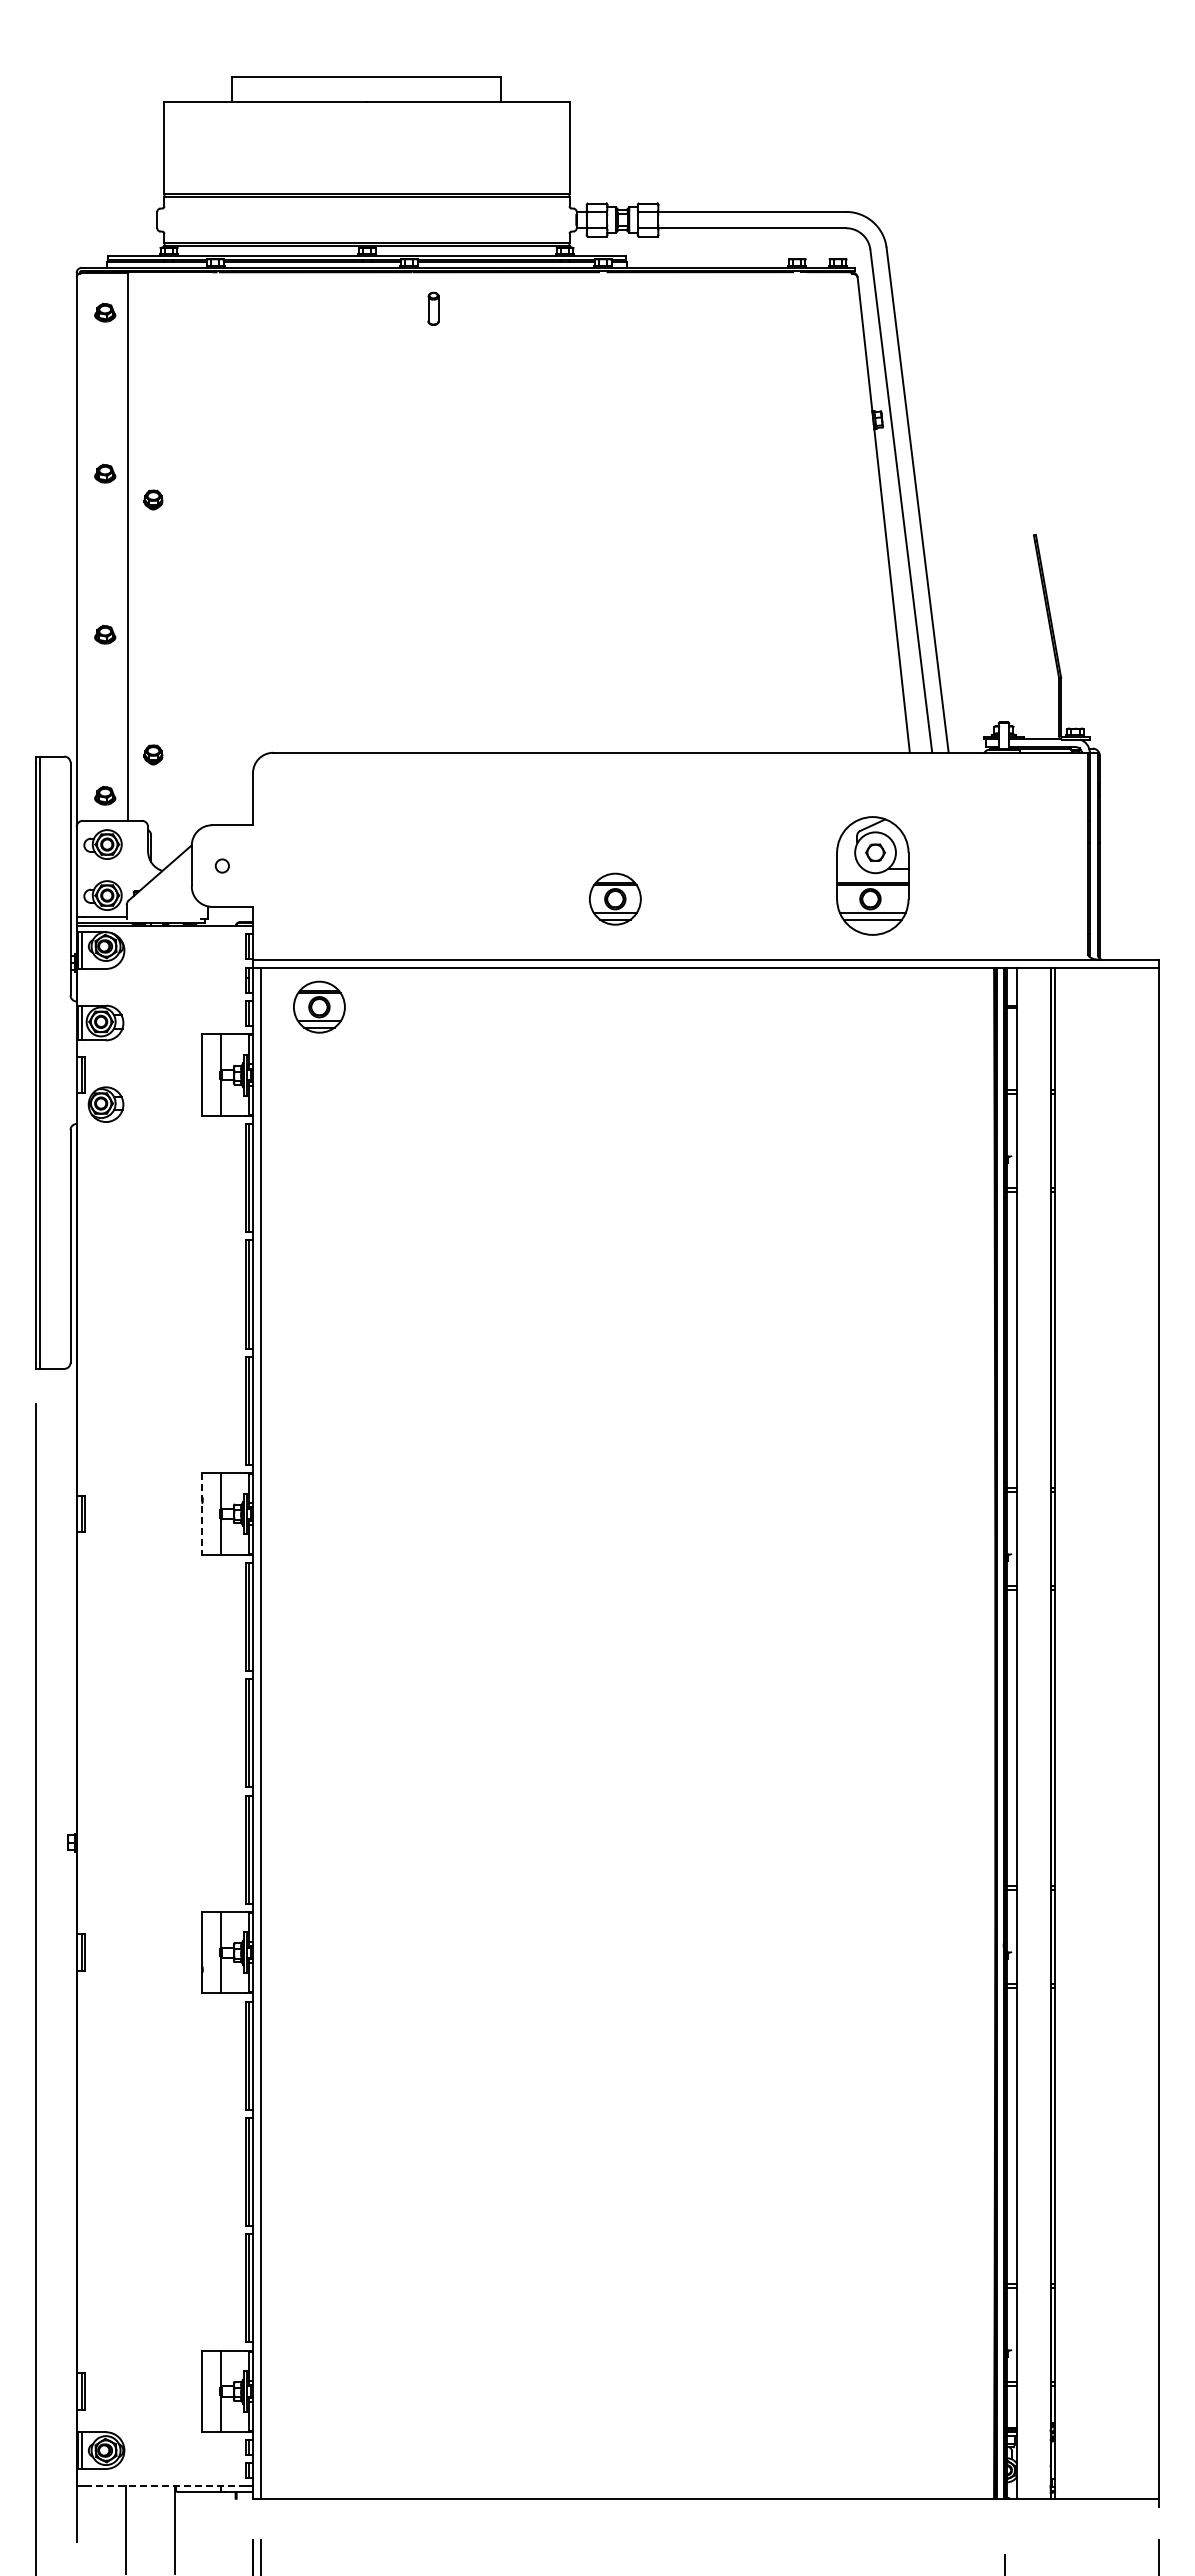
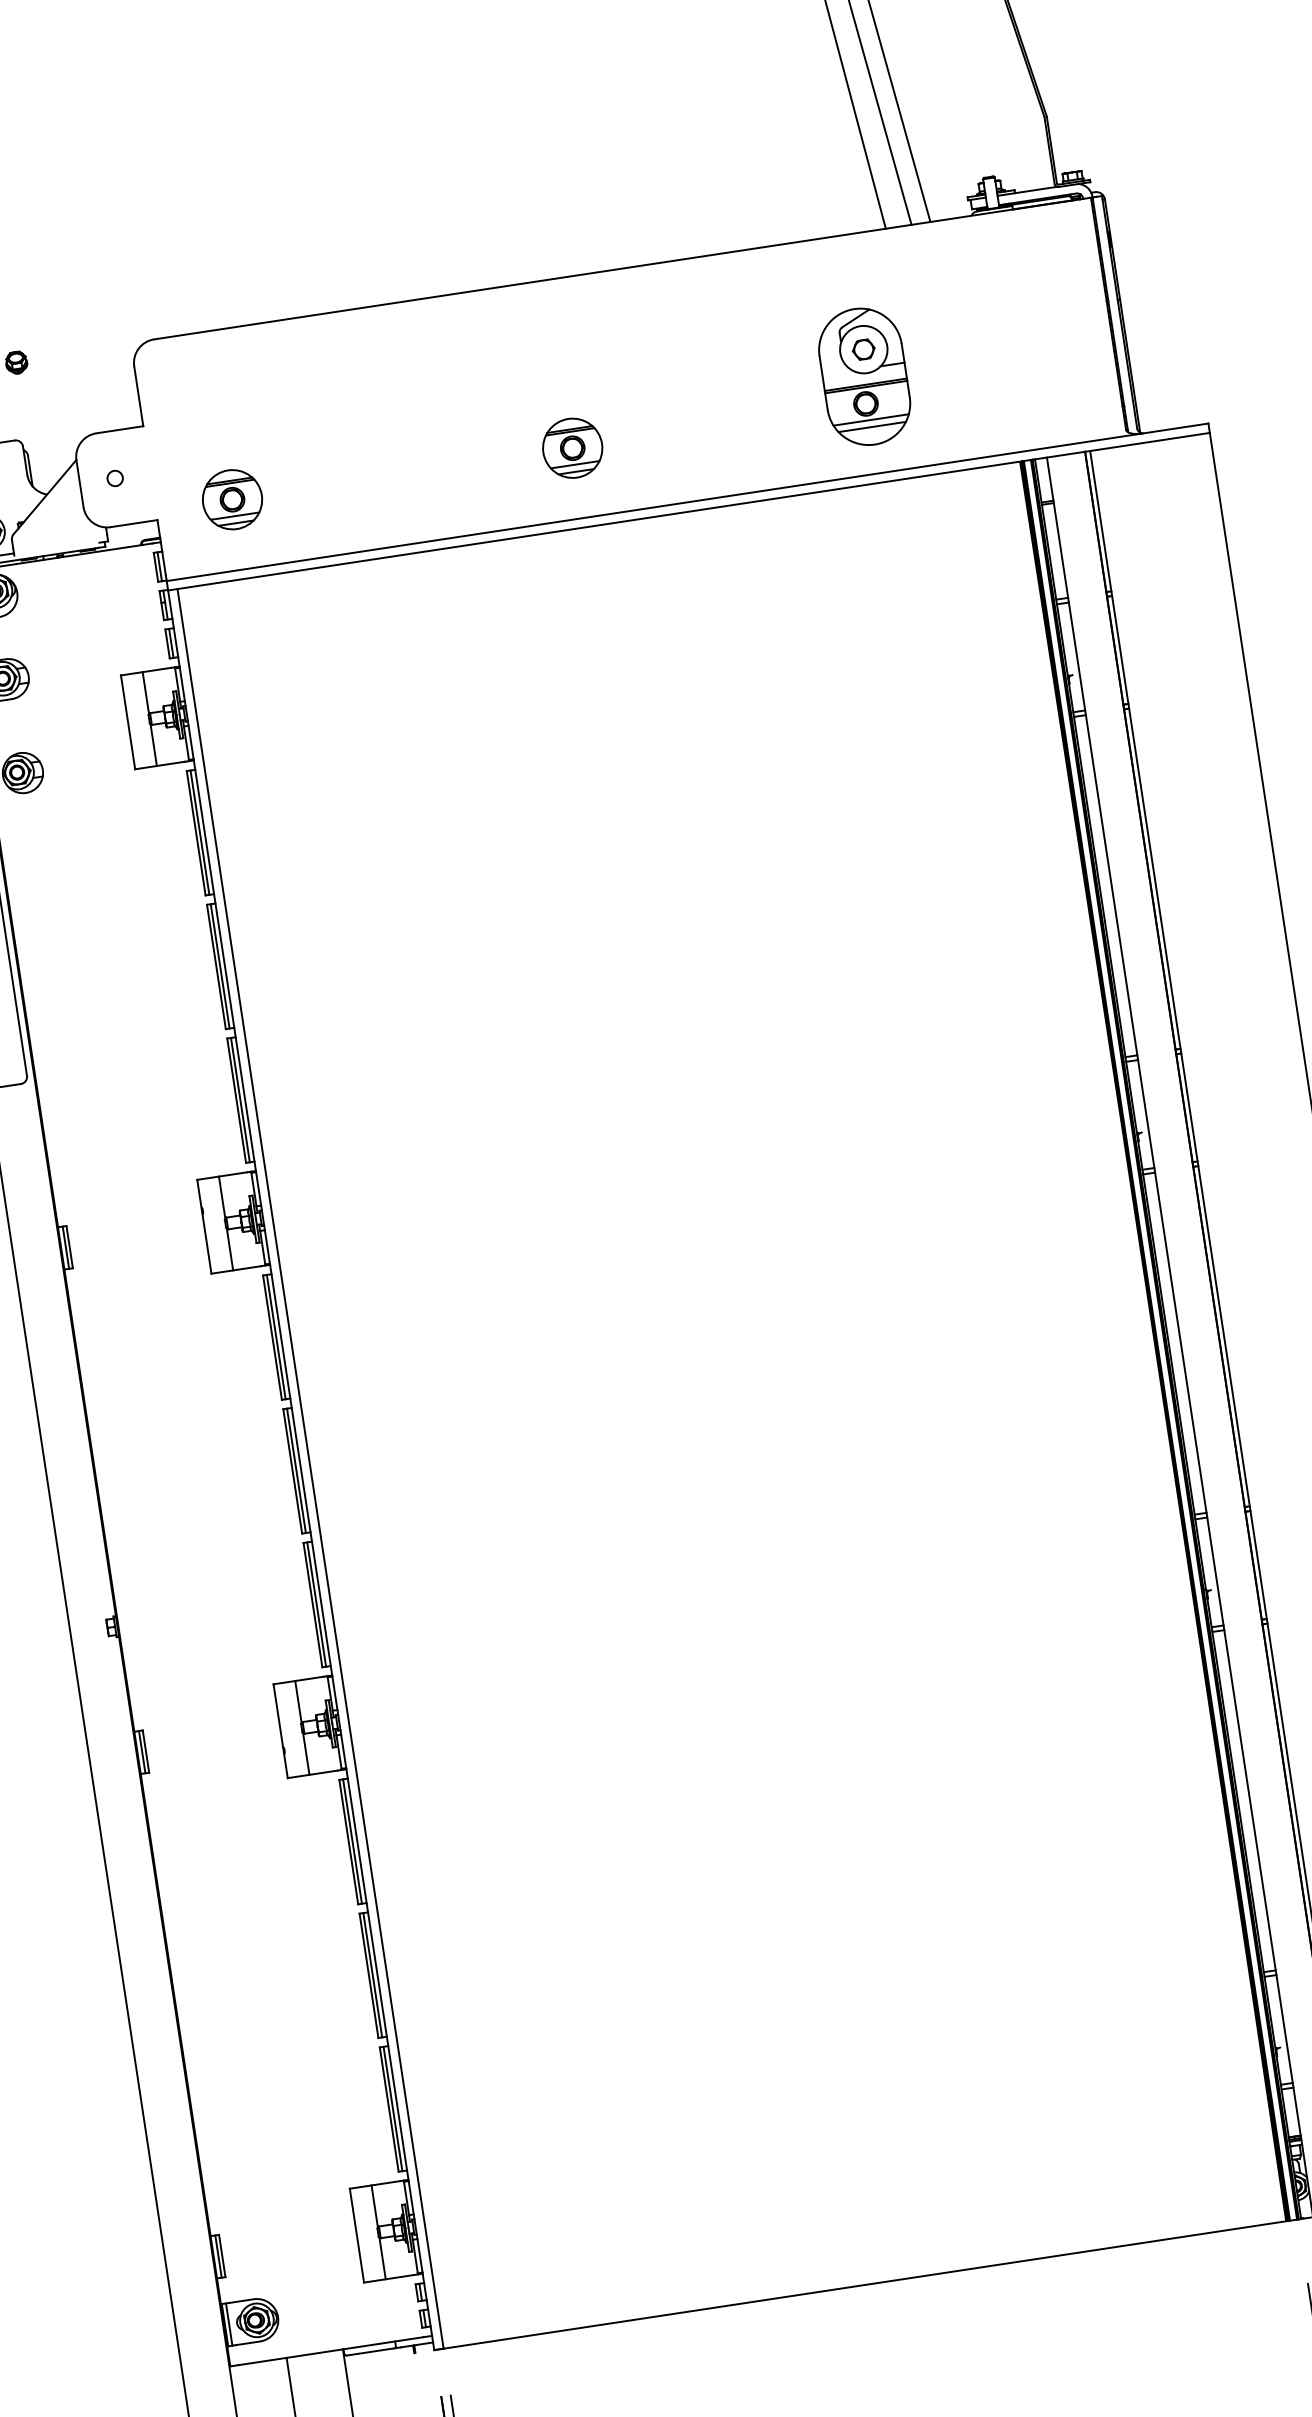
part: (319, 1006) -> (232, 498), moved
line: (201, 1513) -> (203, 1226), dashed -> solid
line: (164, 2486) -> (330, 2351), dashed -> solid

